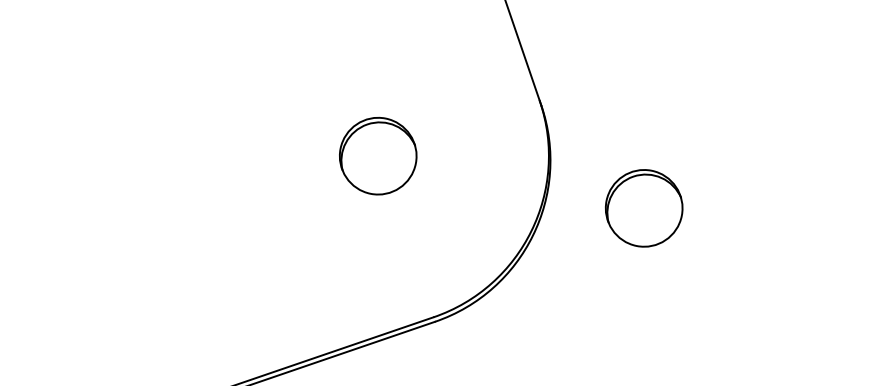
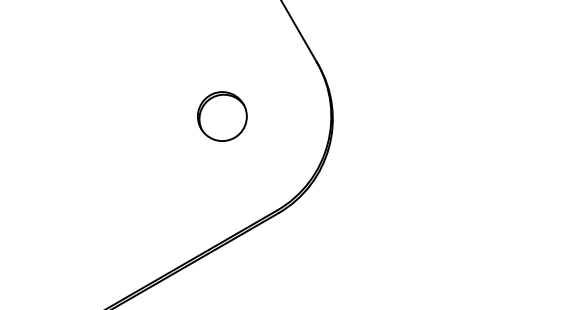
part: (644, 208) -> (395, 116), removed

